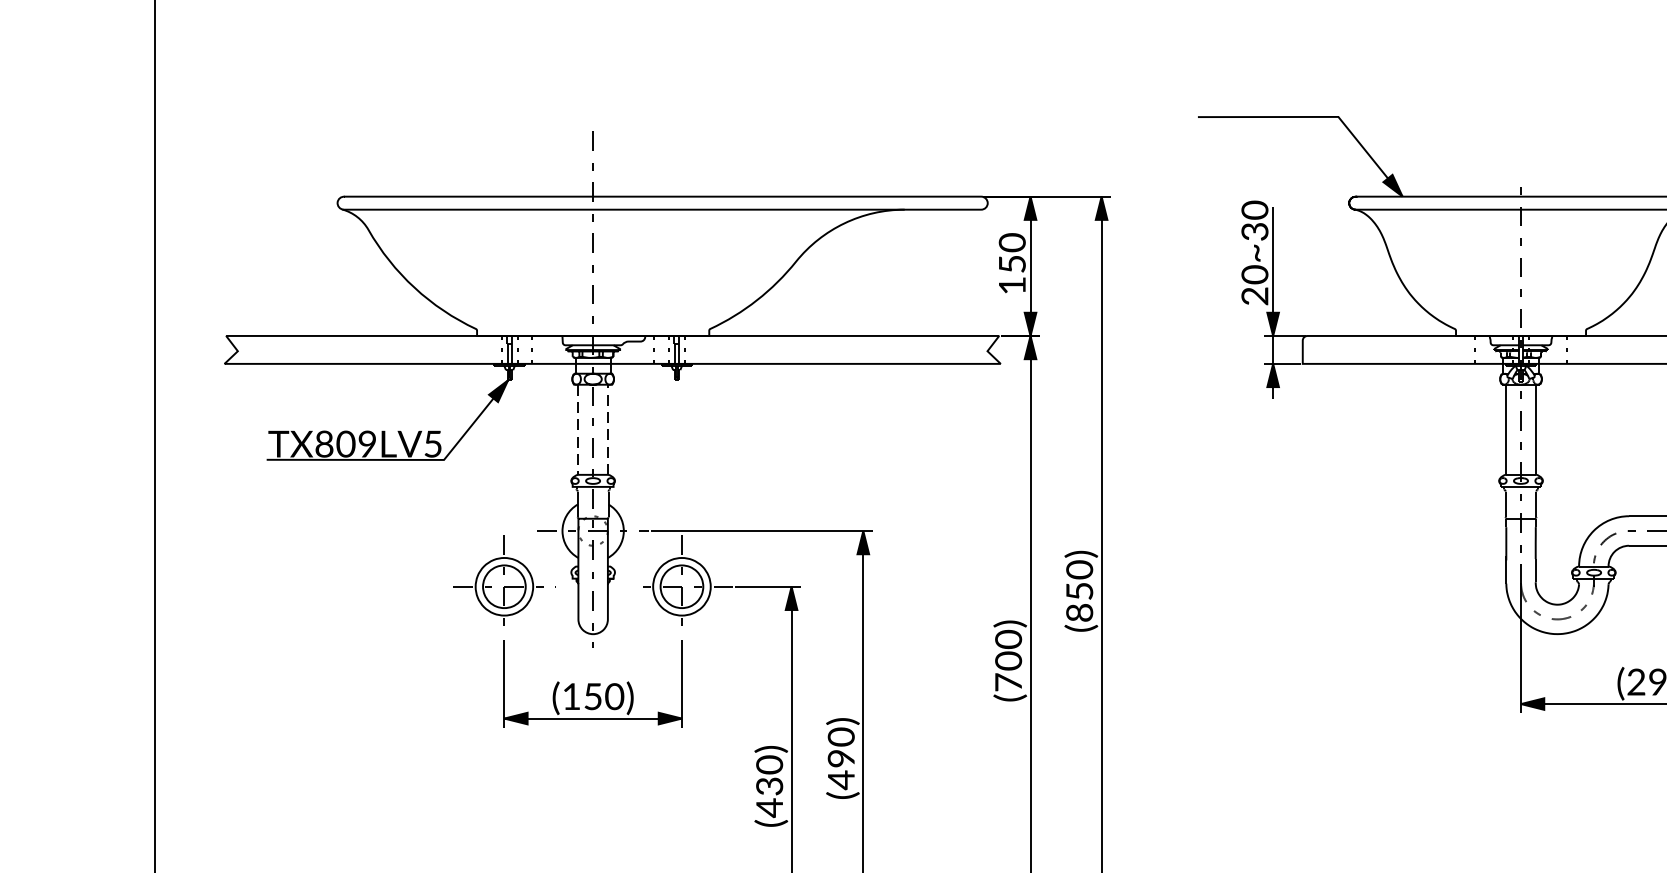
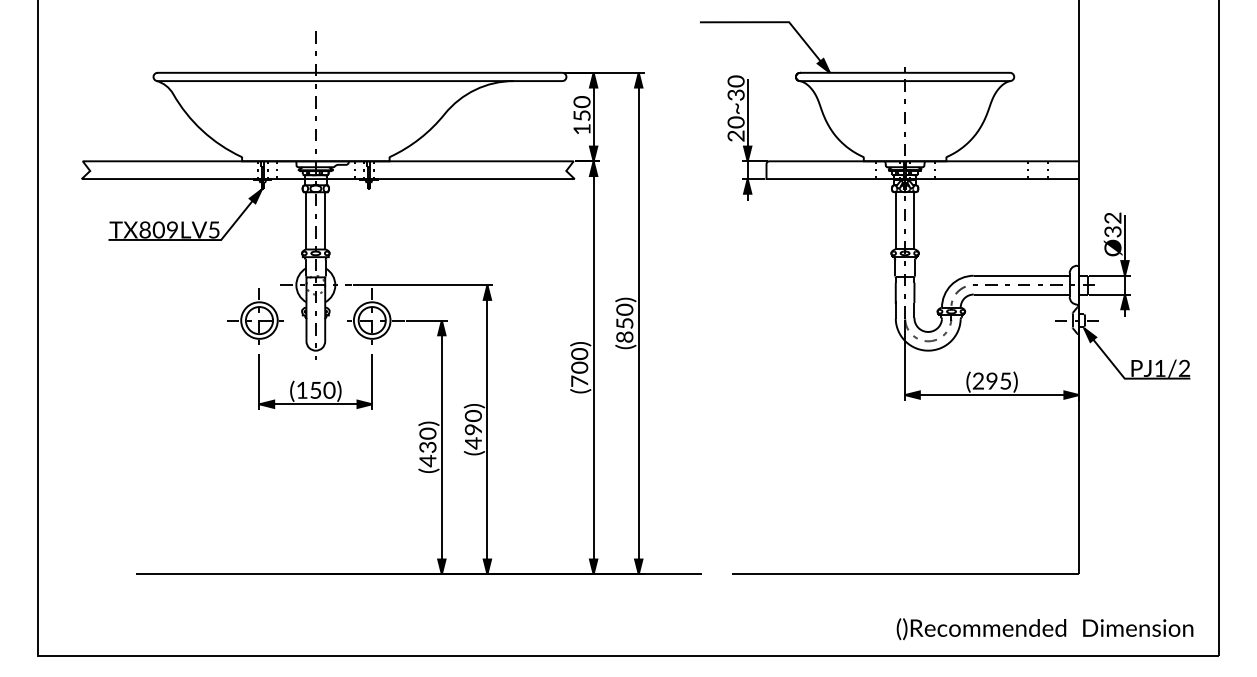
line: (578, 429) -> (306, 220), dashed -> solid
line: (608, 429) -> (325, 220), dashed -> solid

